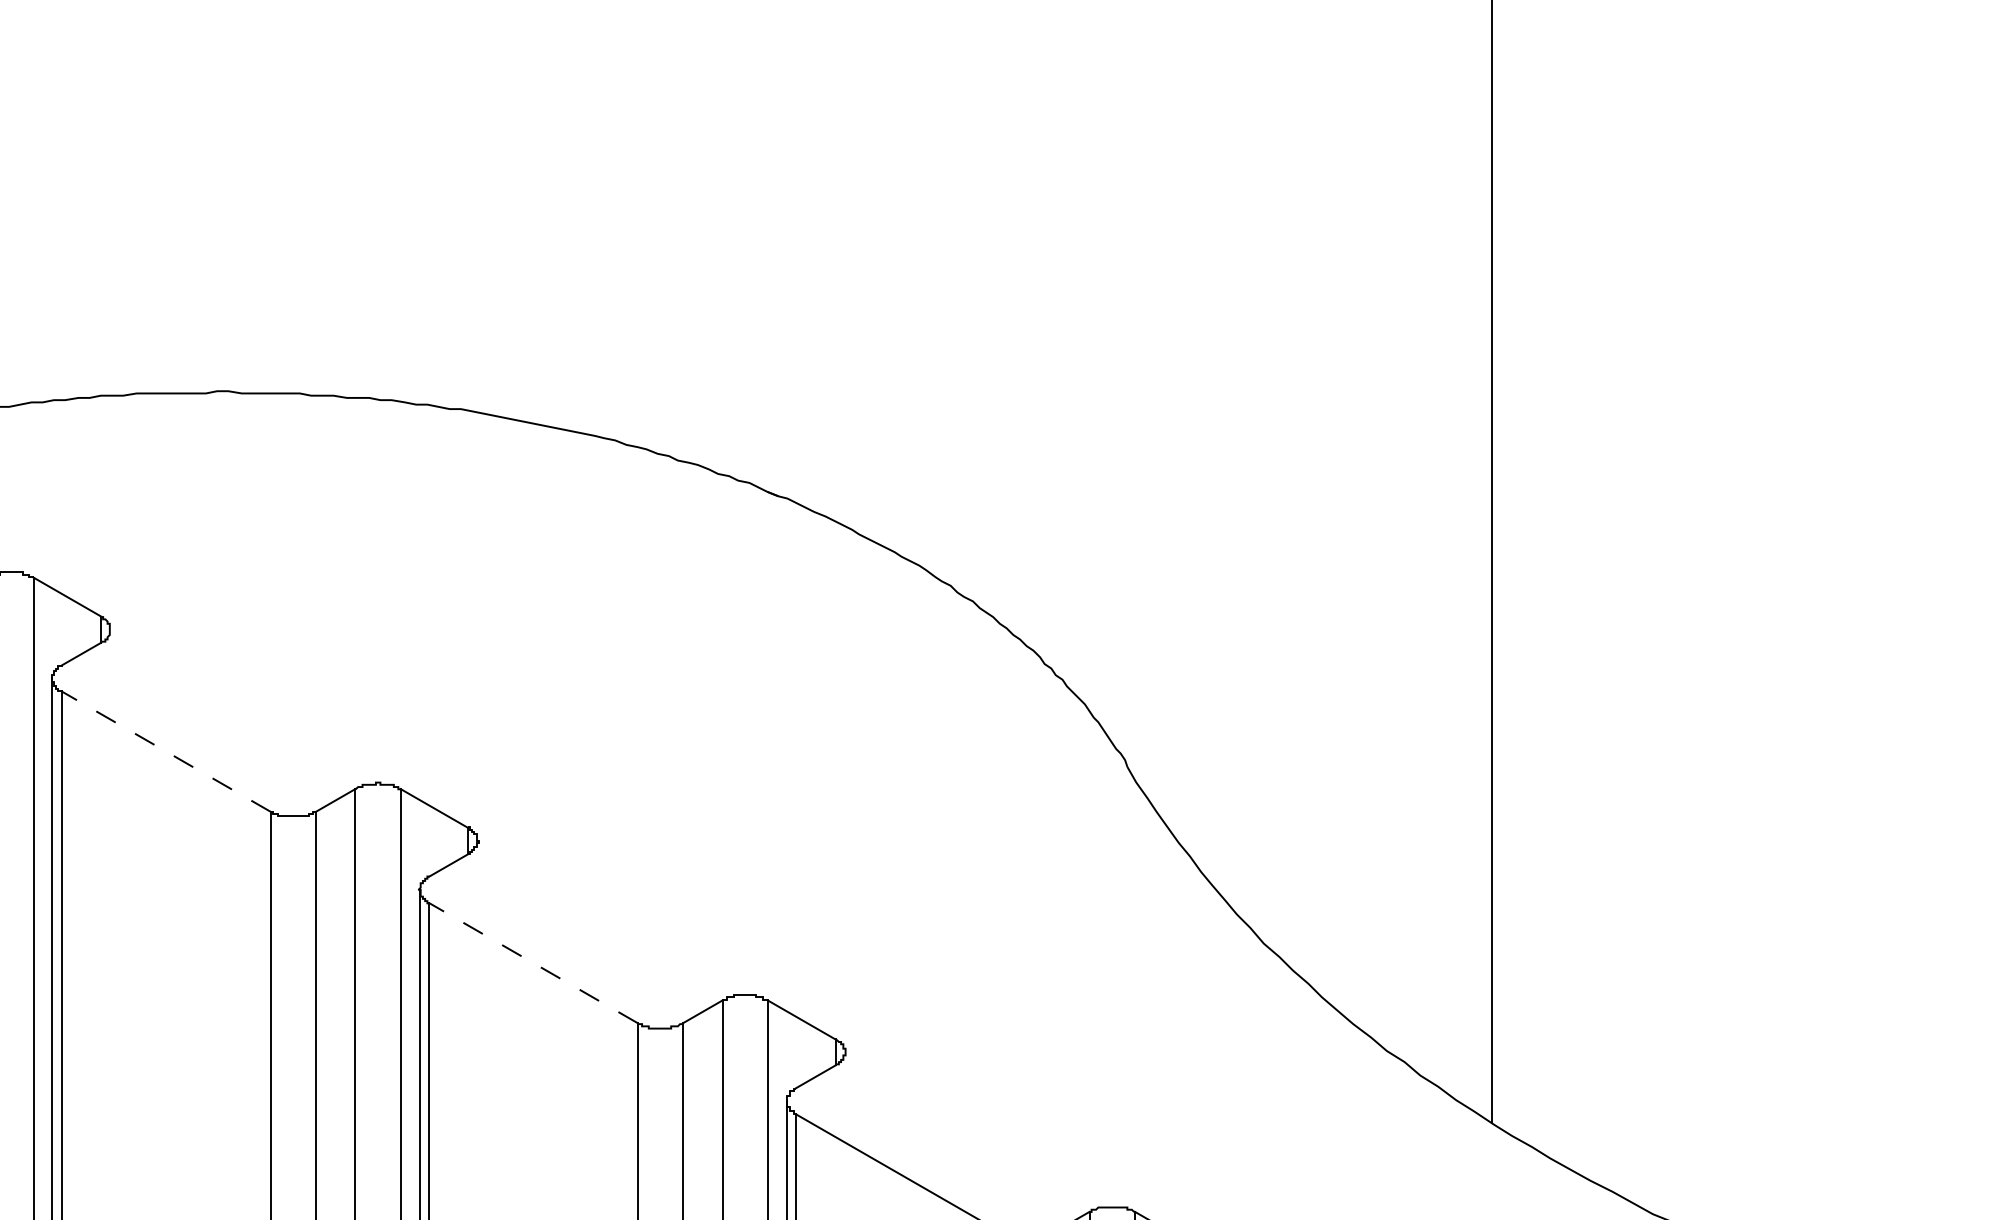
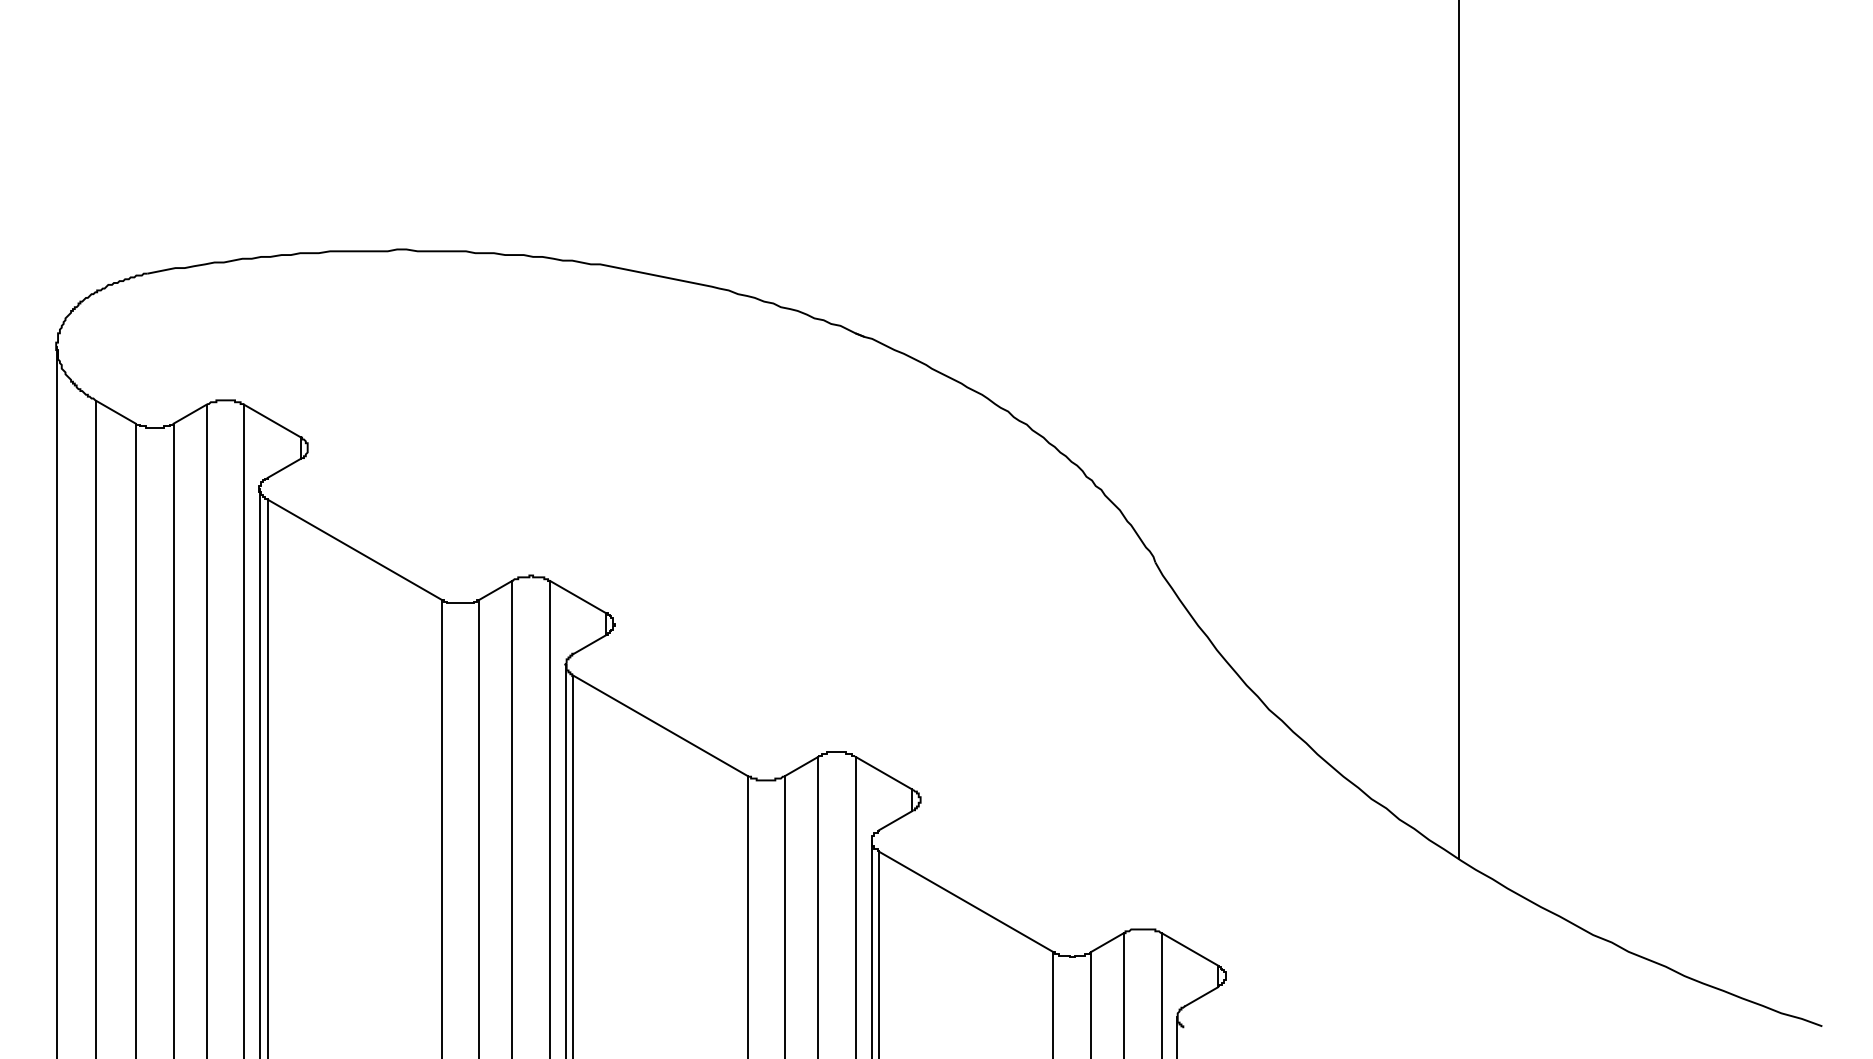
line: (166, 751) -> (354, 549), dashed -> solid
line: (533, 962) -> (660, 725), dashed -> solid

